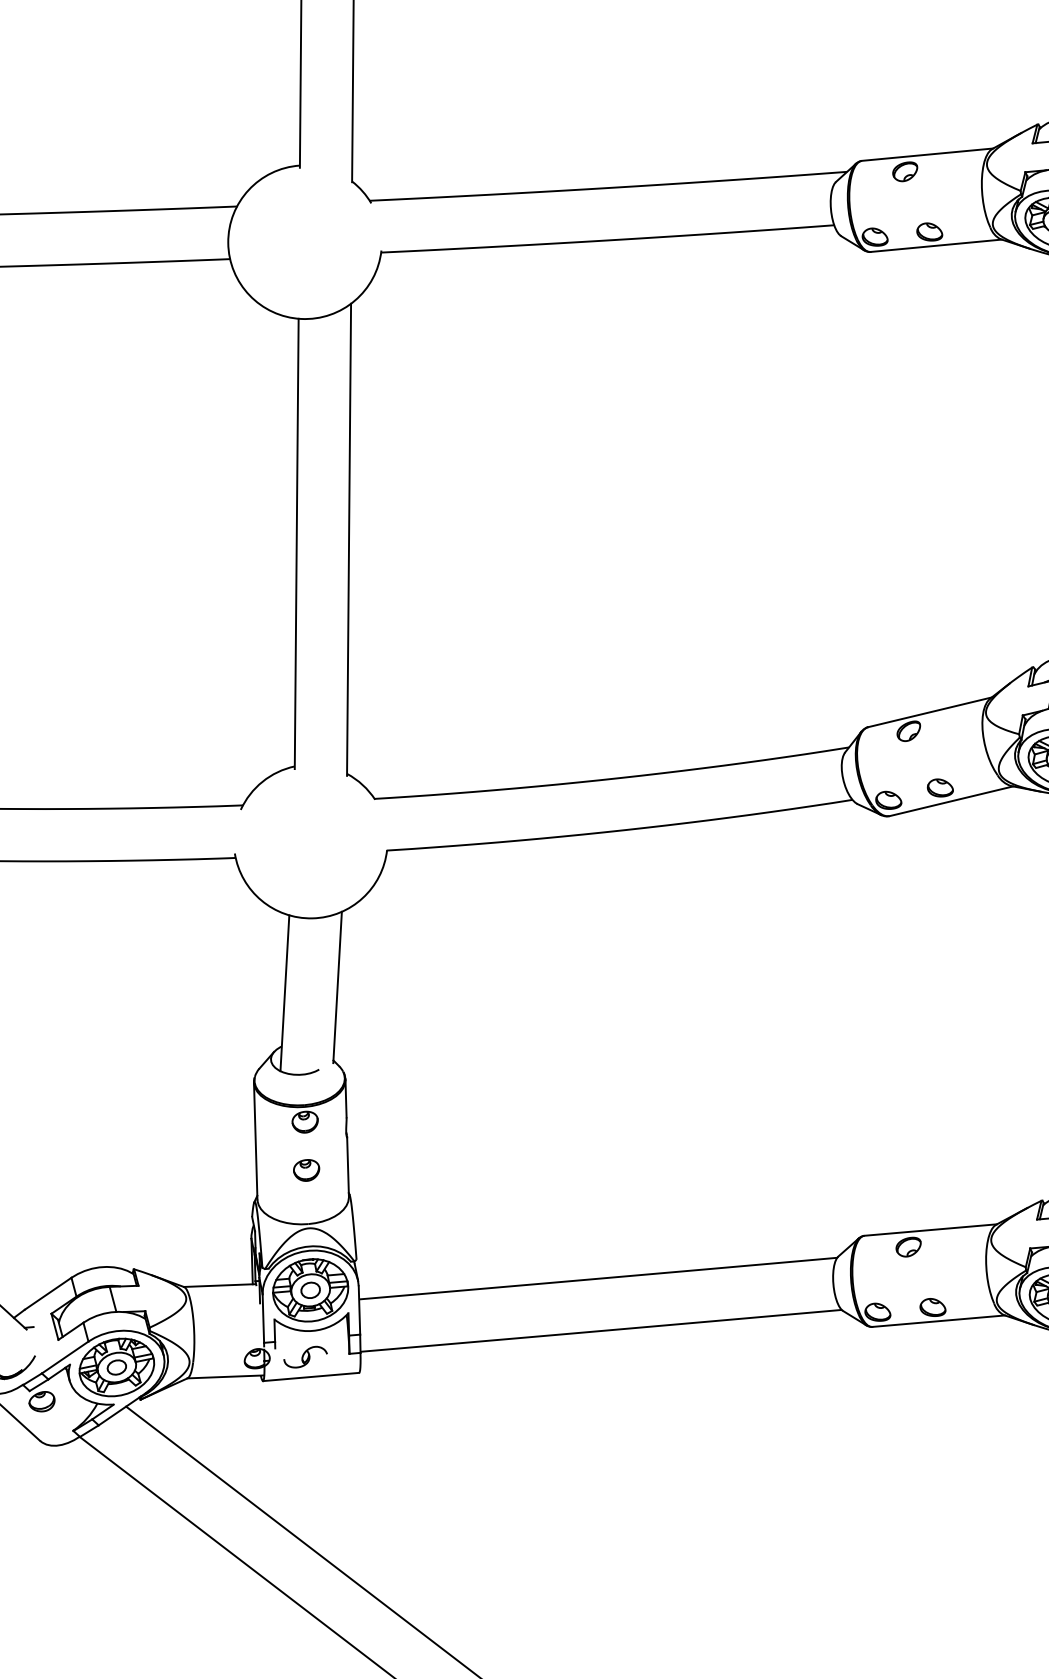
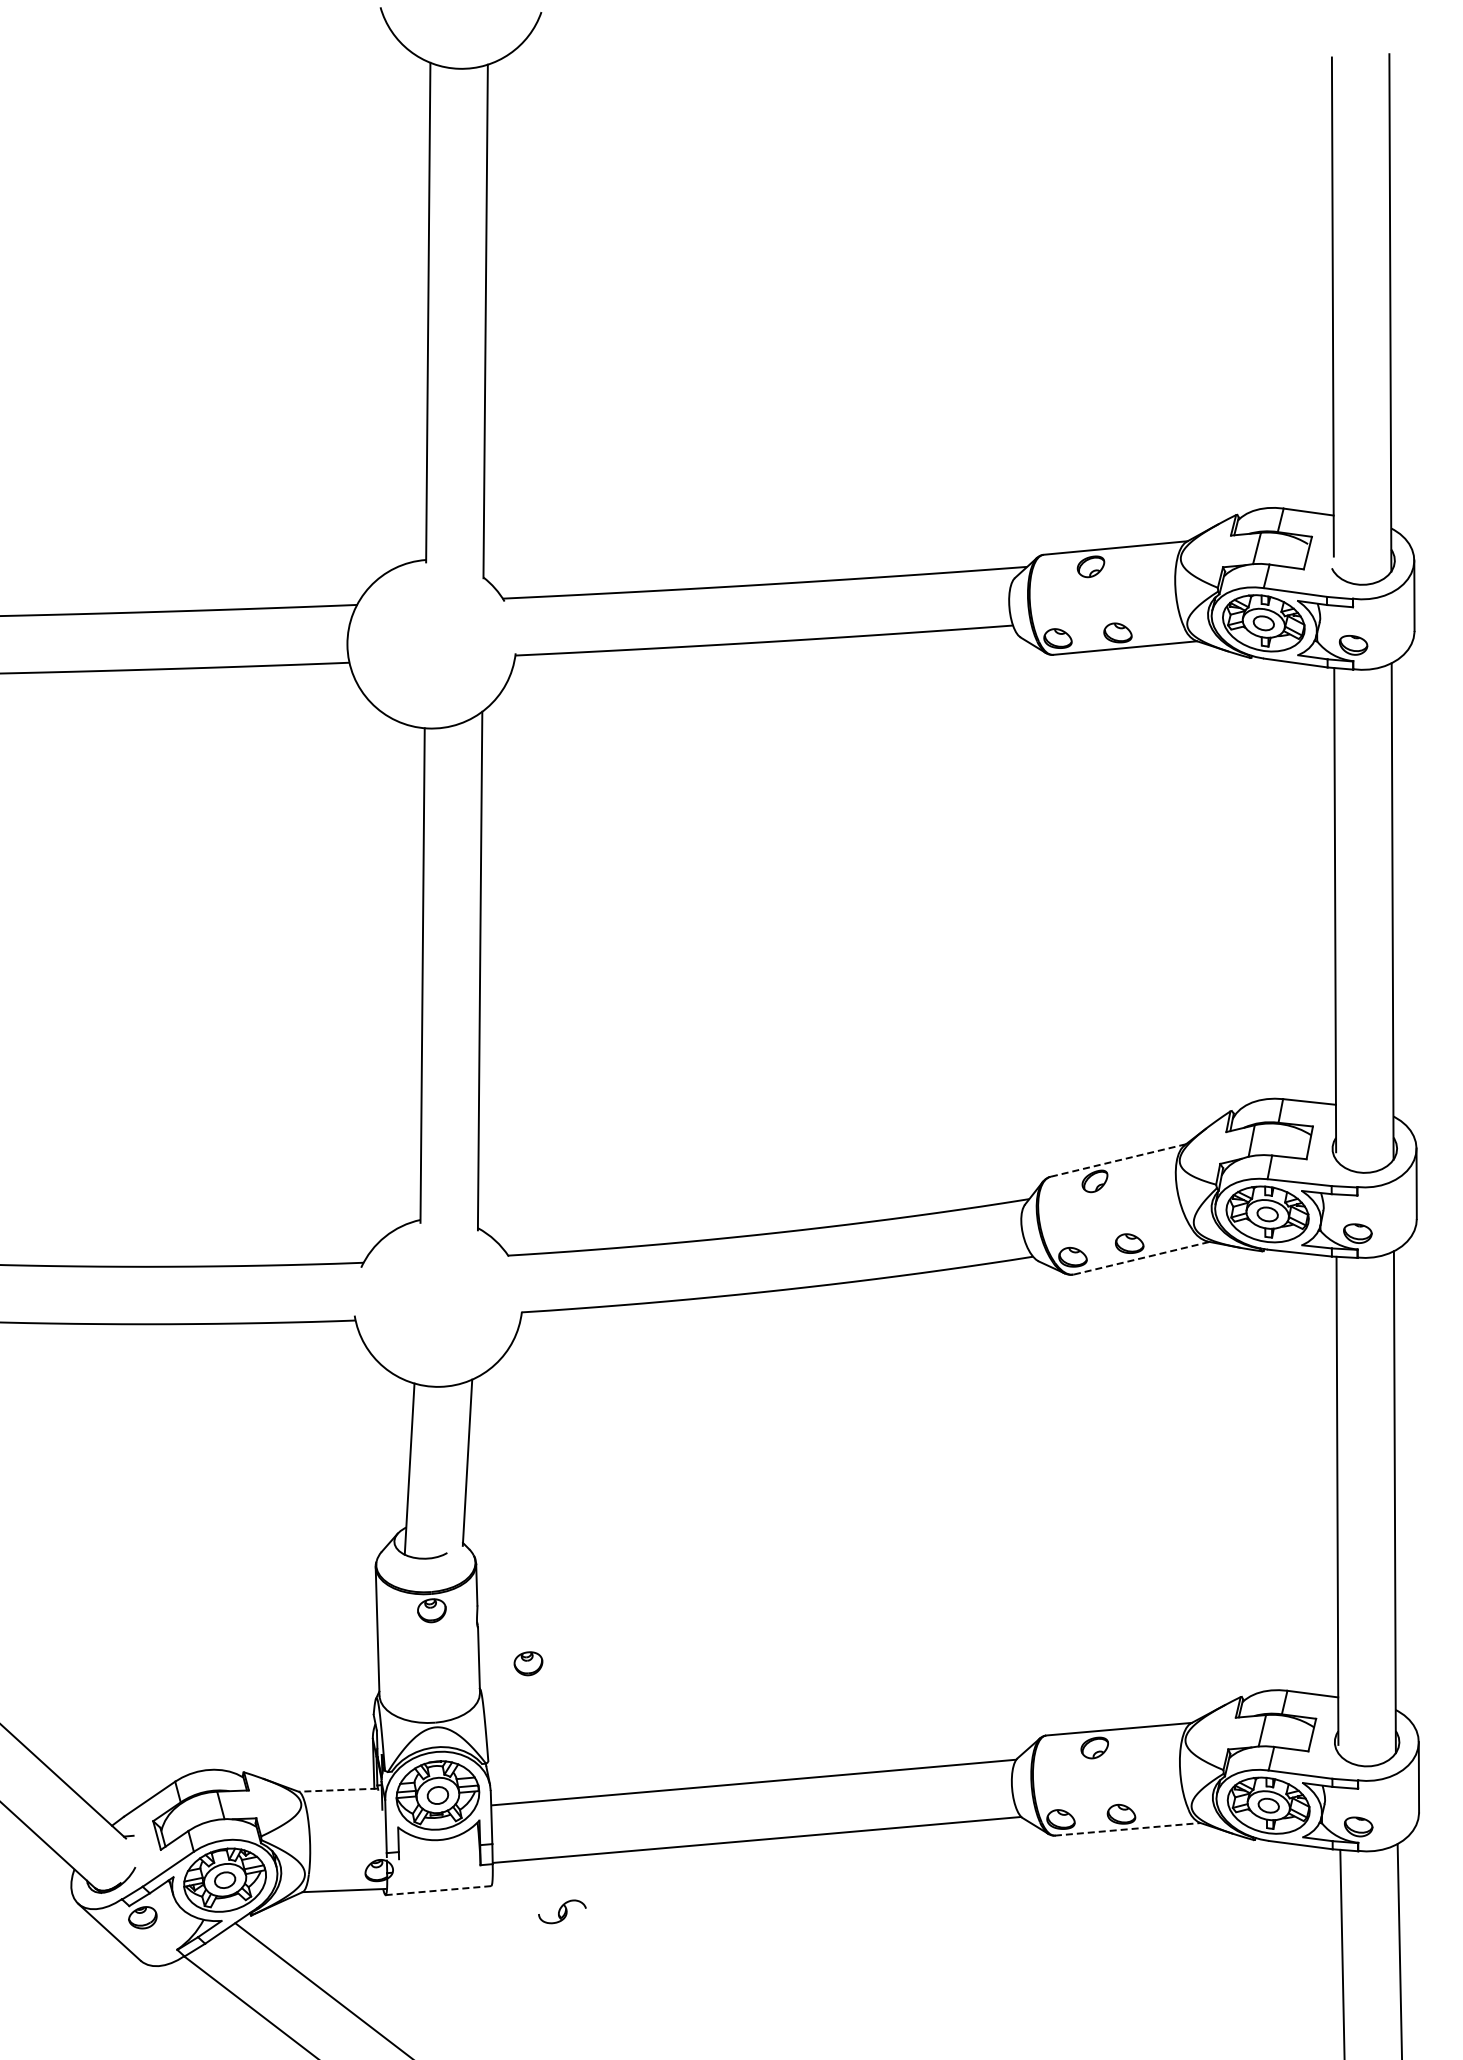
line: (930, 712) -> (1118, 1160), solid -> dashed
line: (951, 801) -> (1141, 1258), solid -> dashed
part: (306, 1170) -> (528, 1663), moved
line: (219, 1285) -> (337, 1790), solid -> dashed
line: (939, 1321) -> (1128, 1829), solid -> dashed
part: (305, 1356) -> (562, 1911), moved
line: (311, 1376) -> (438, 1890), solid -> dashed

